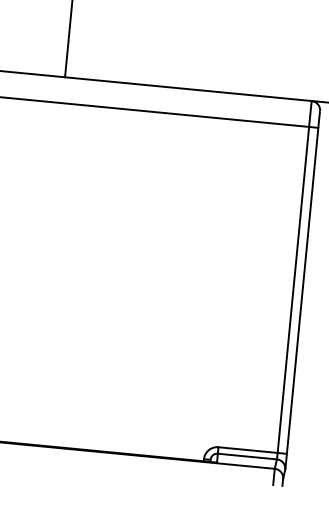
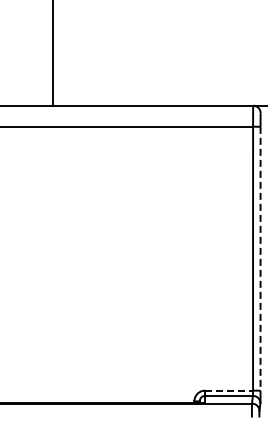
line: (302, 290) -> (260, 258), solid -> dashed
line: (248, 449) -> (229, 390), solid -> dashed

